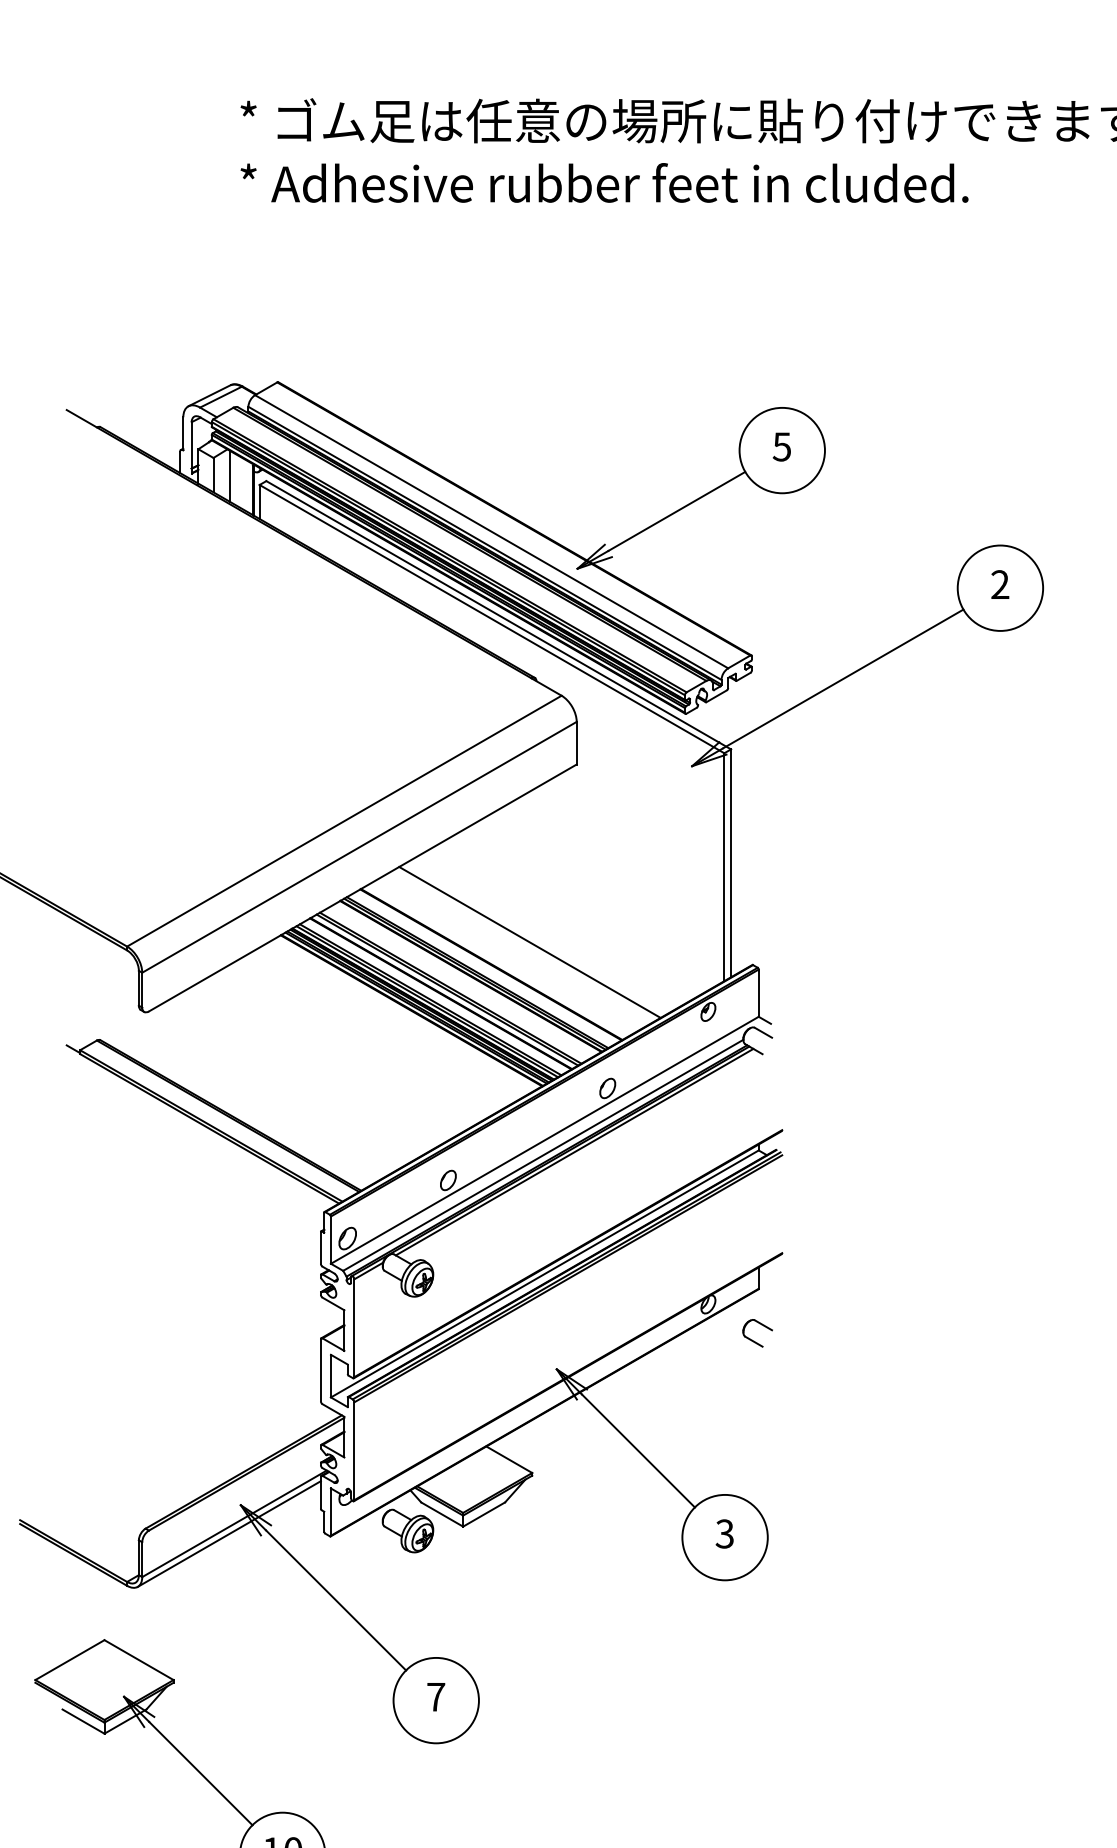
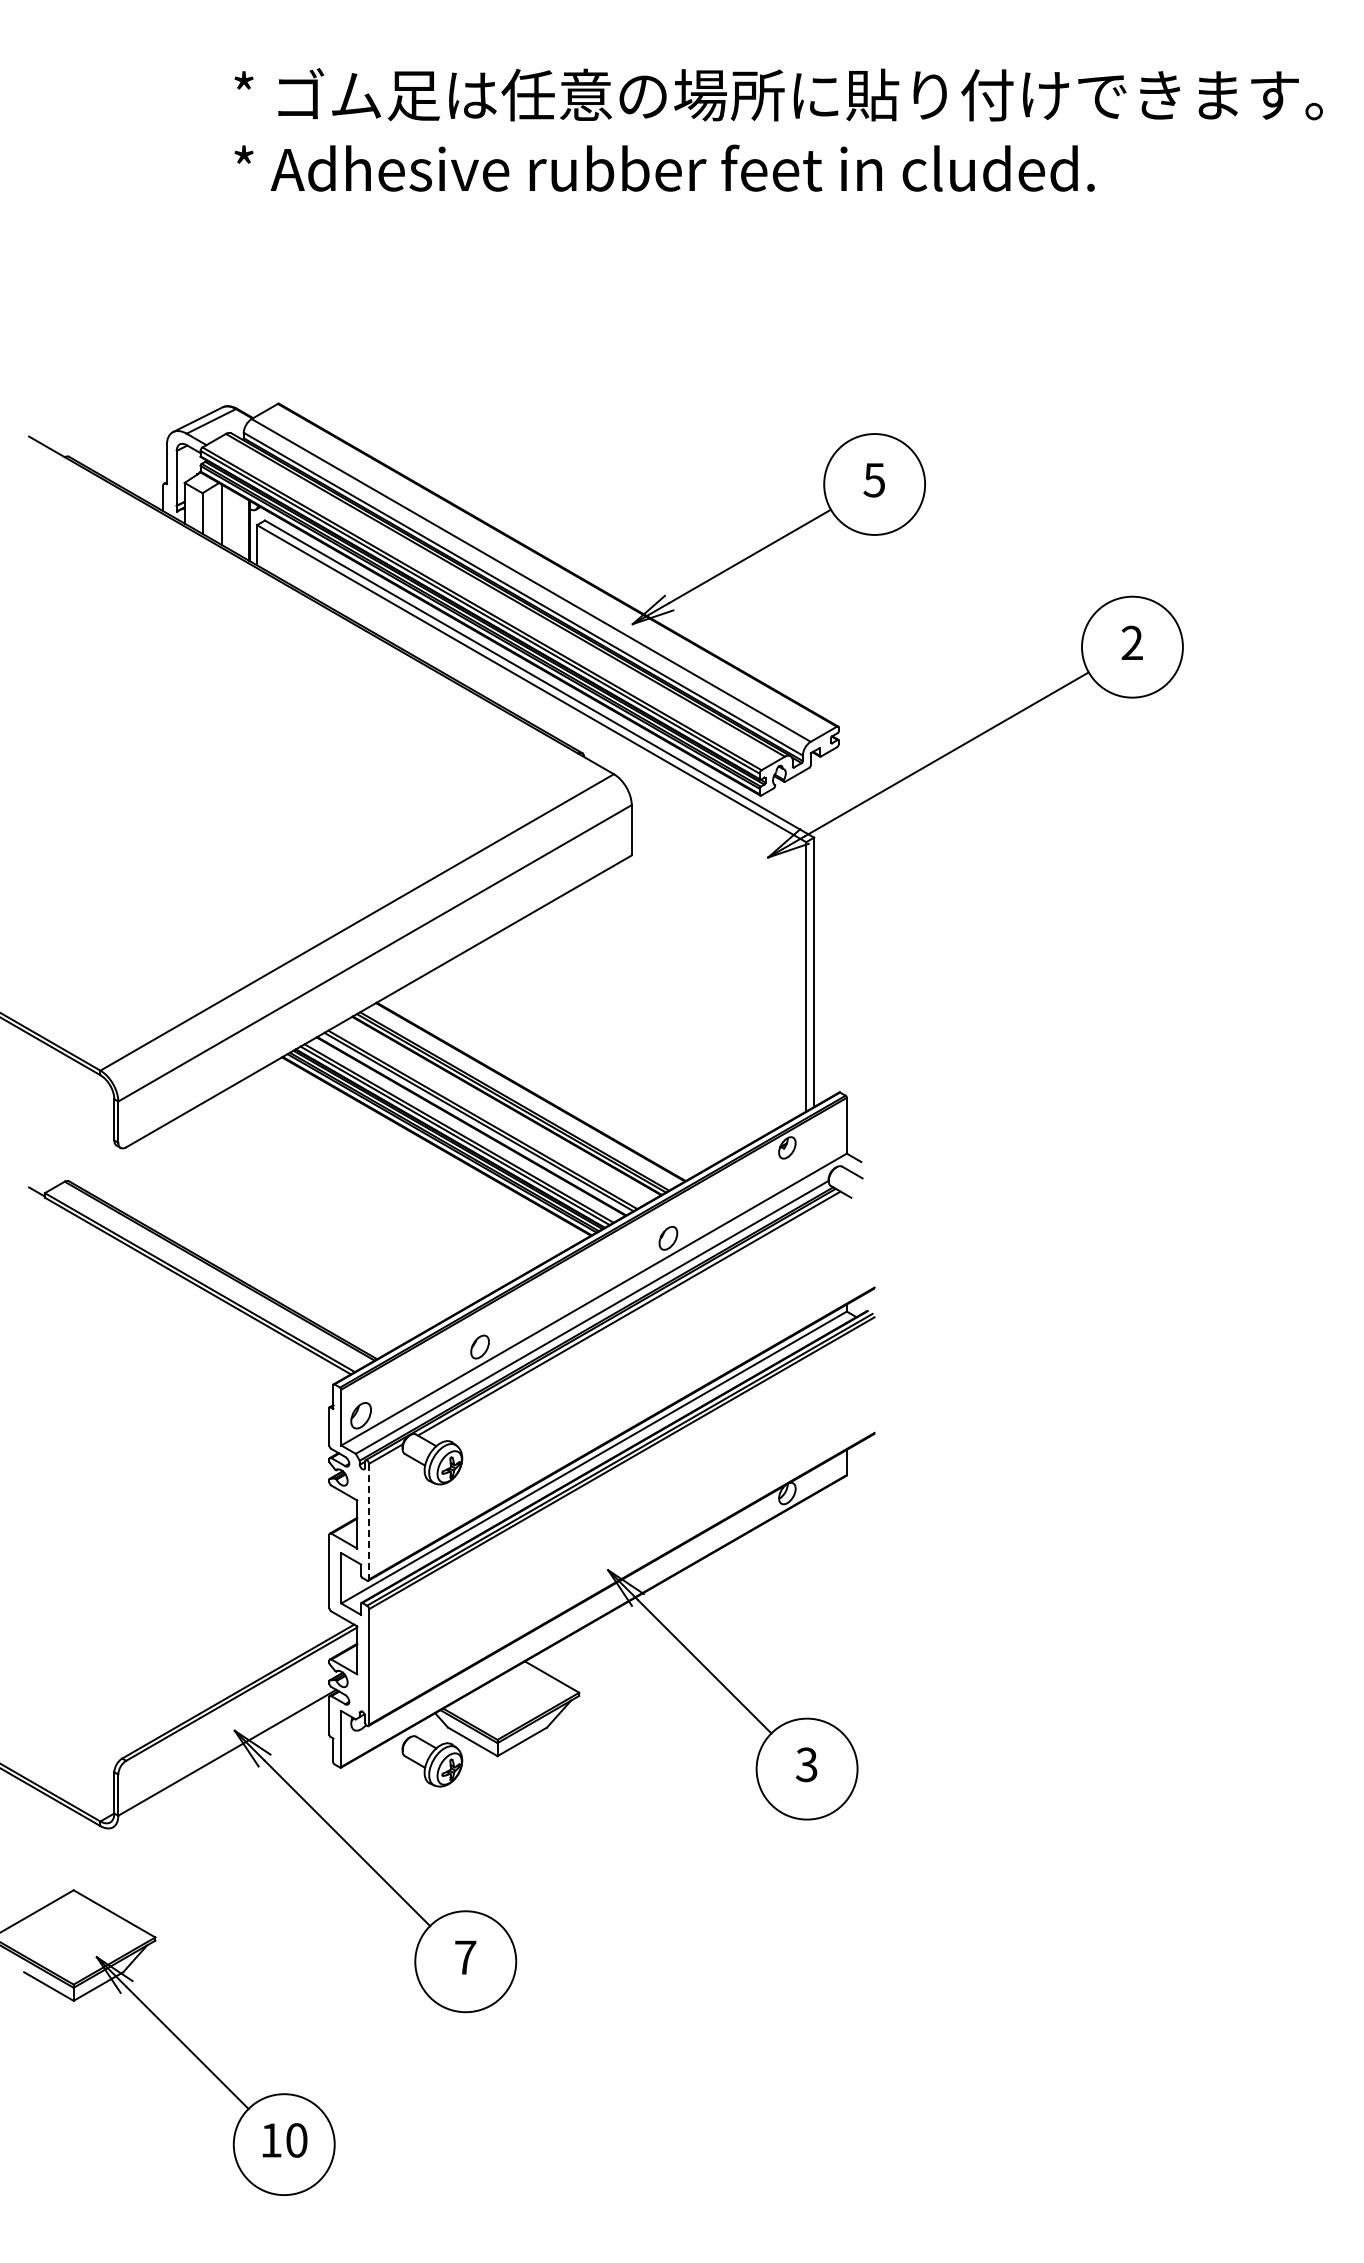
line: (529, 942) -> (576, 1065), removed
line: (354, 1328) -> (369, 1521), solid -> dashed
part: (754, 1340) -> (841, 1536), removed
line: (229, 1533) -> (221, 1764), removed

